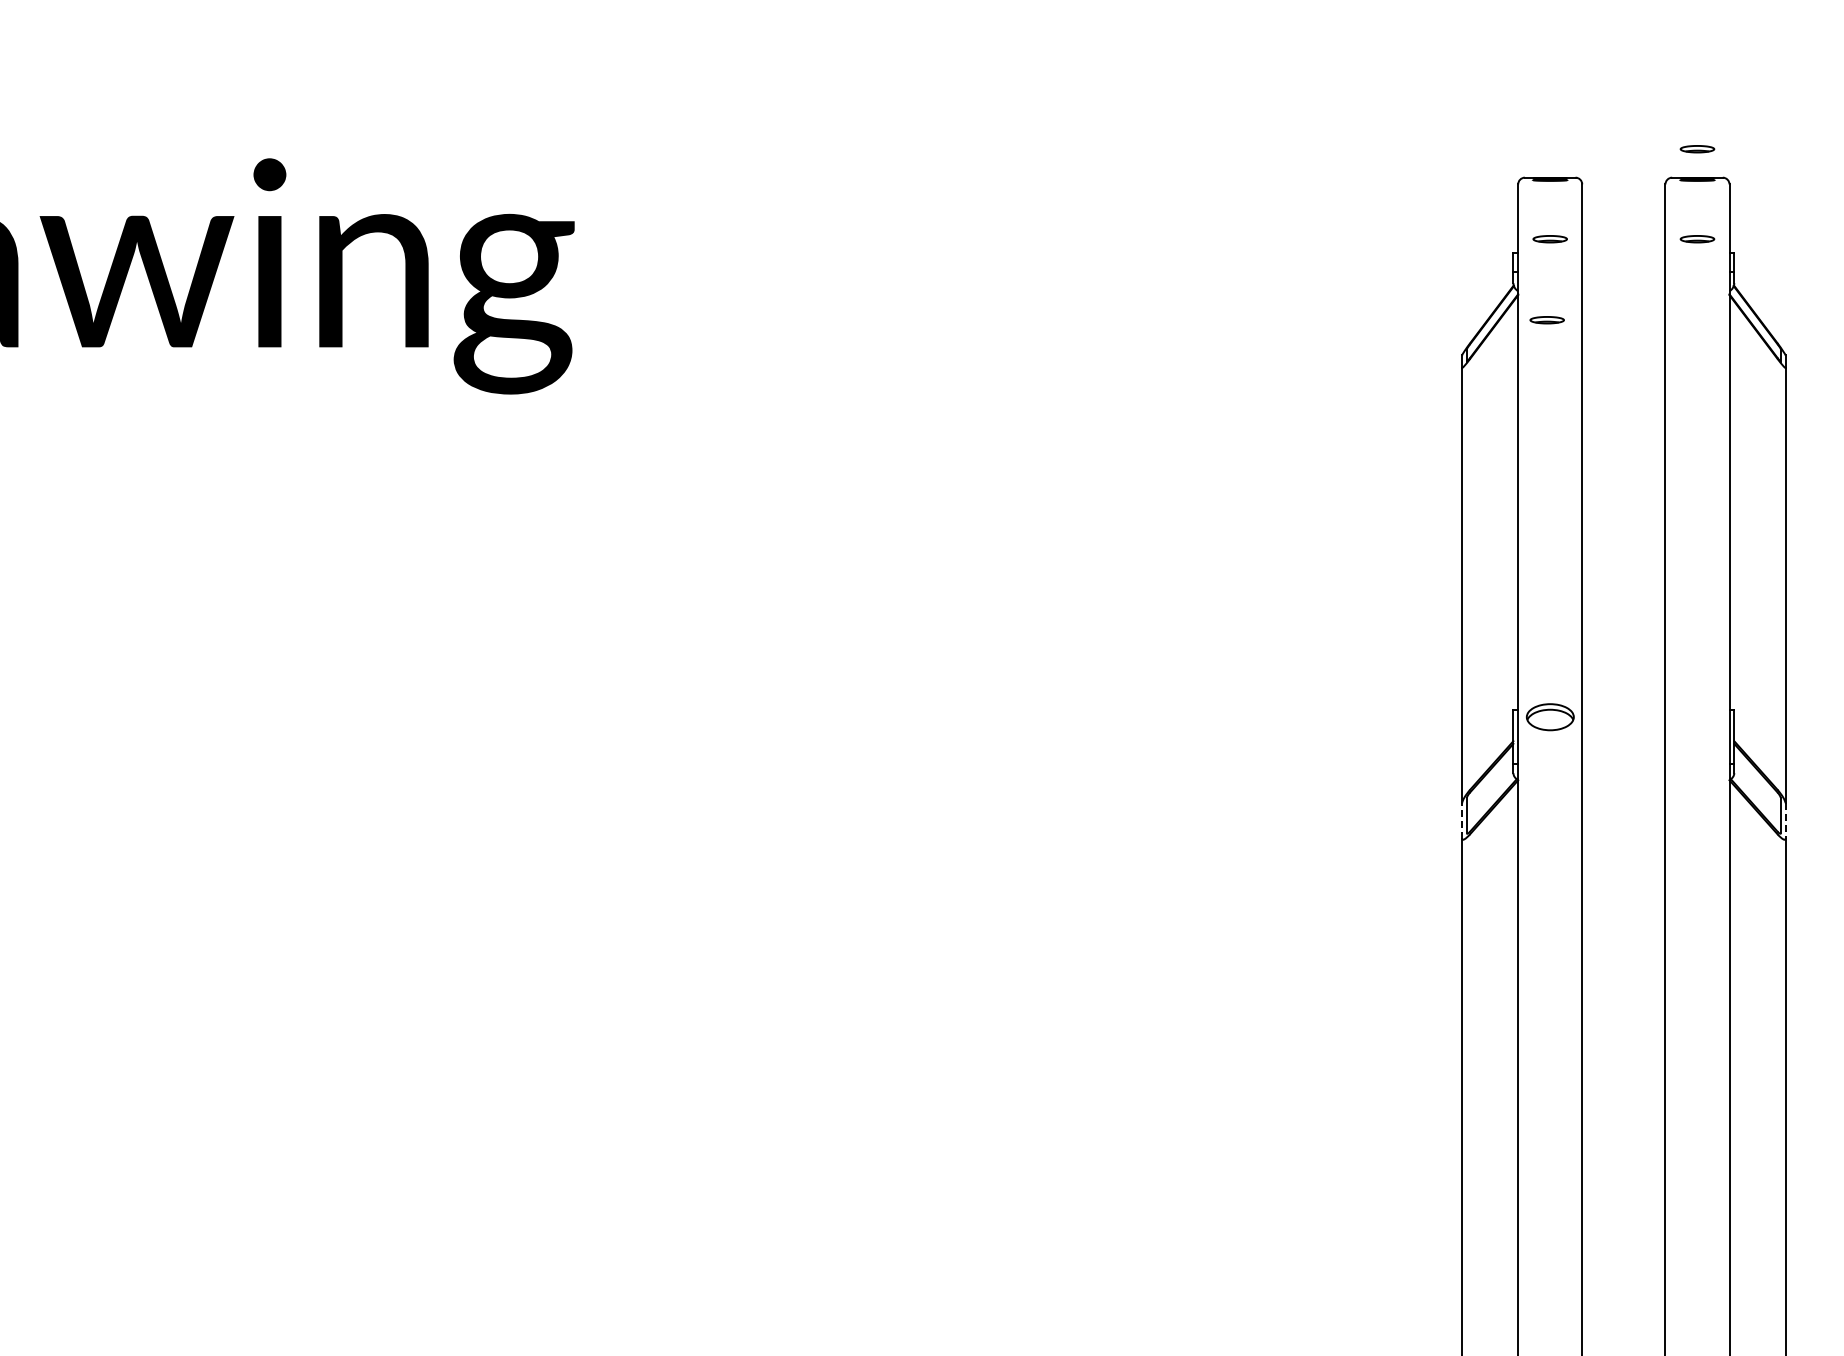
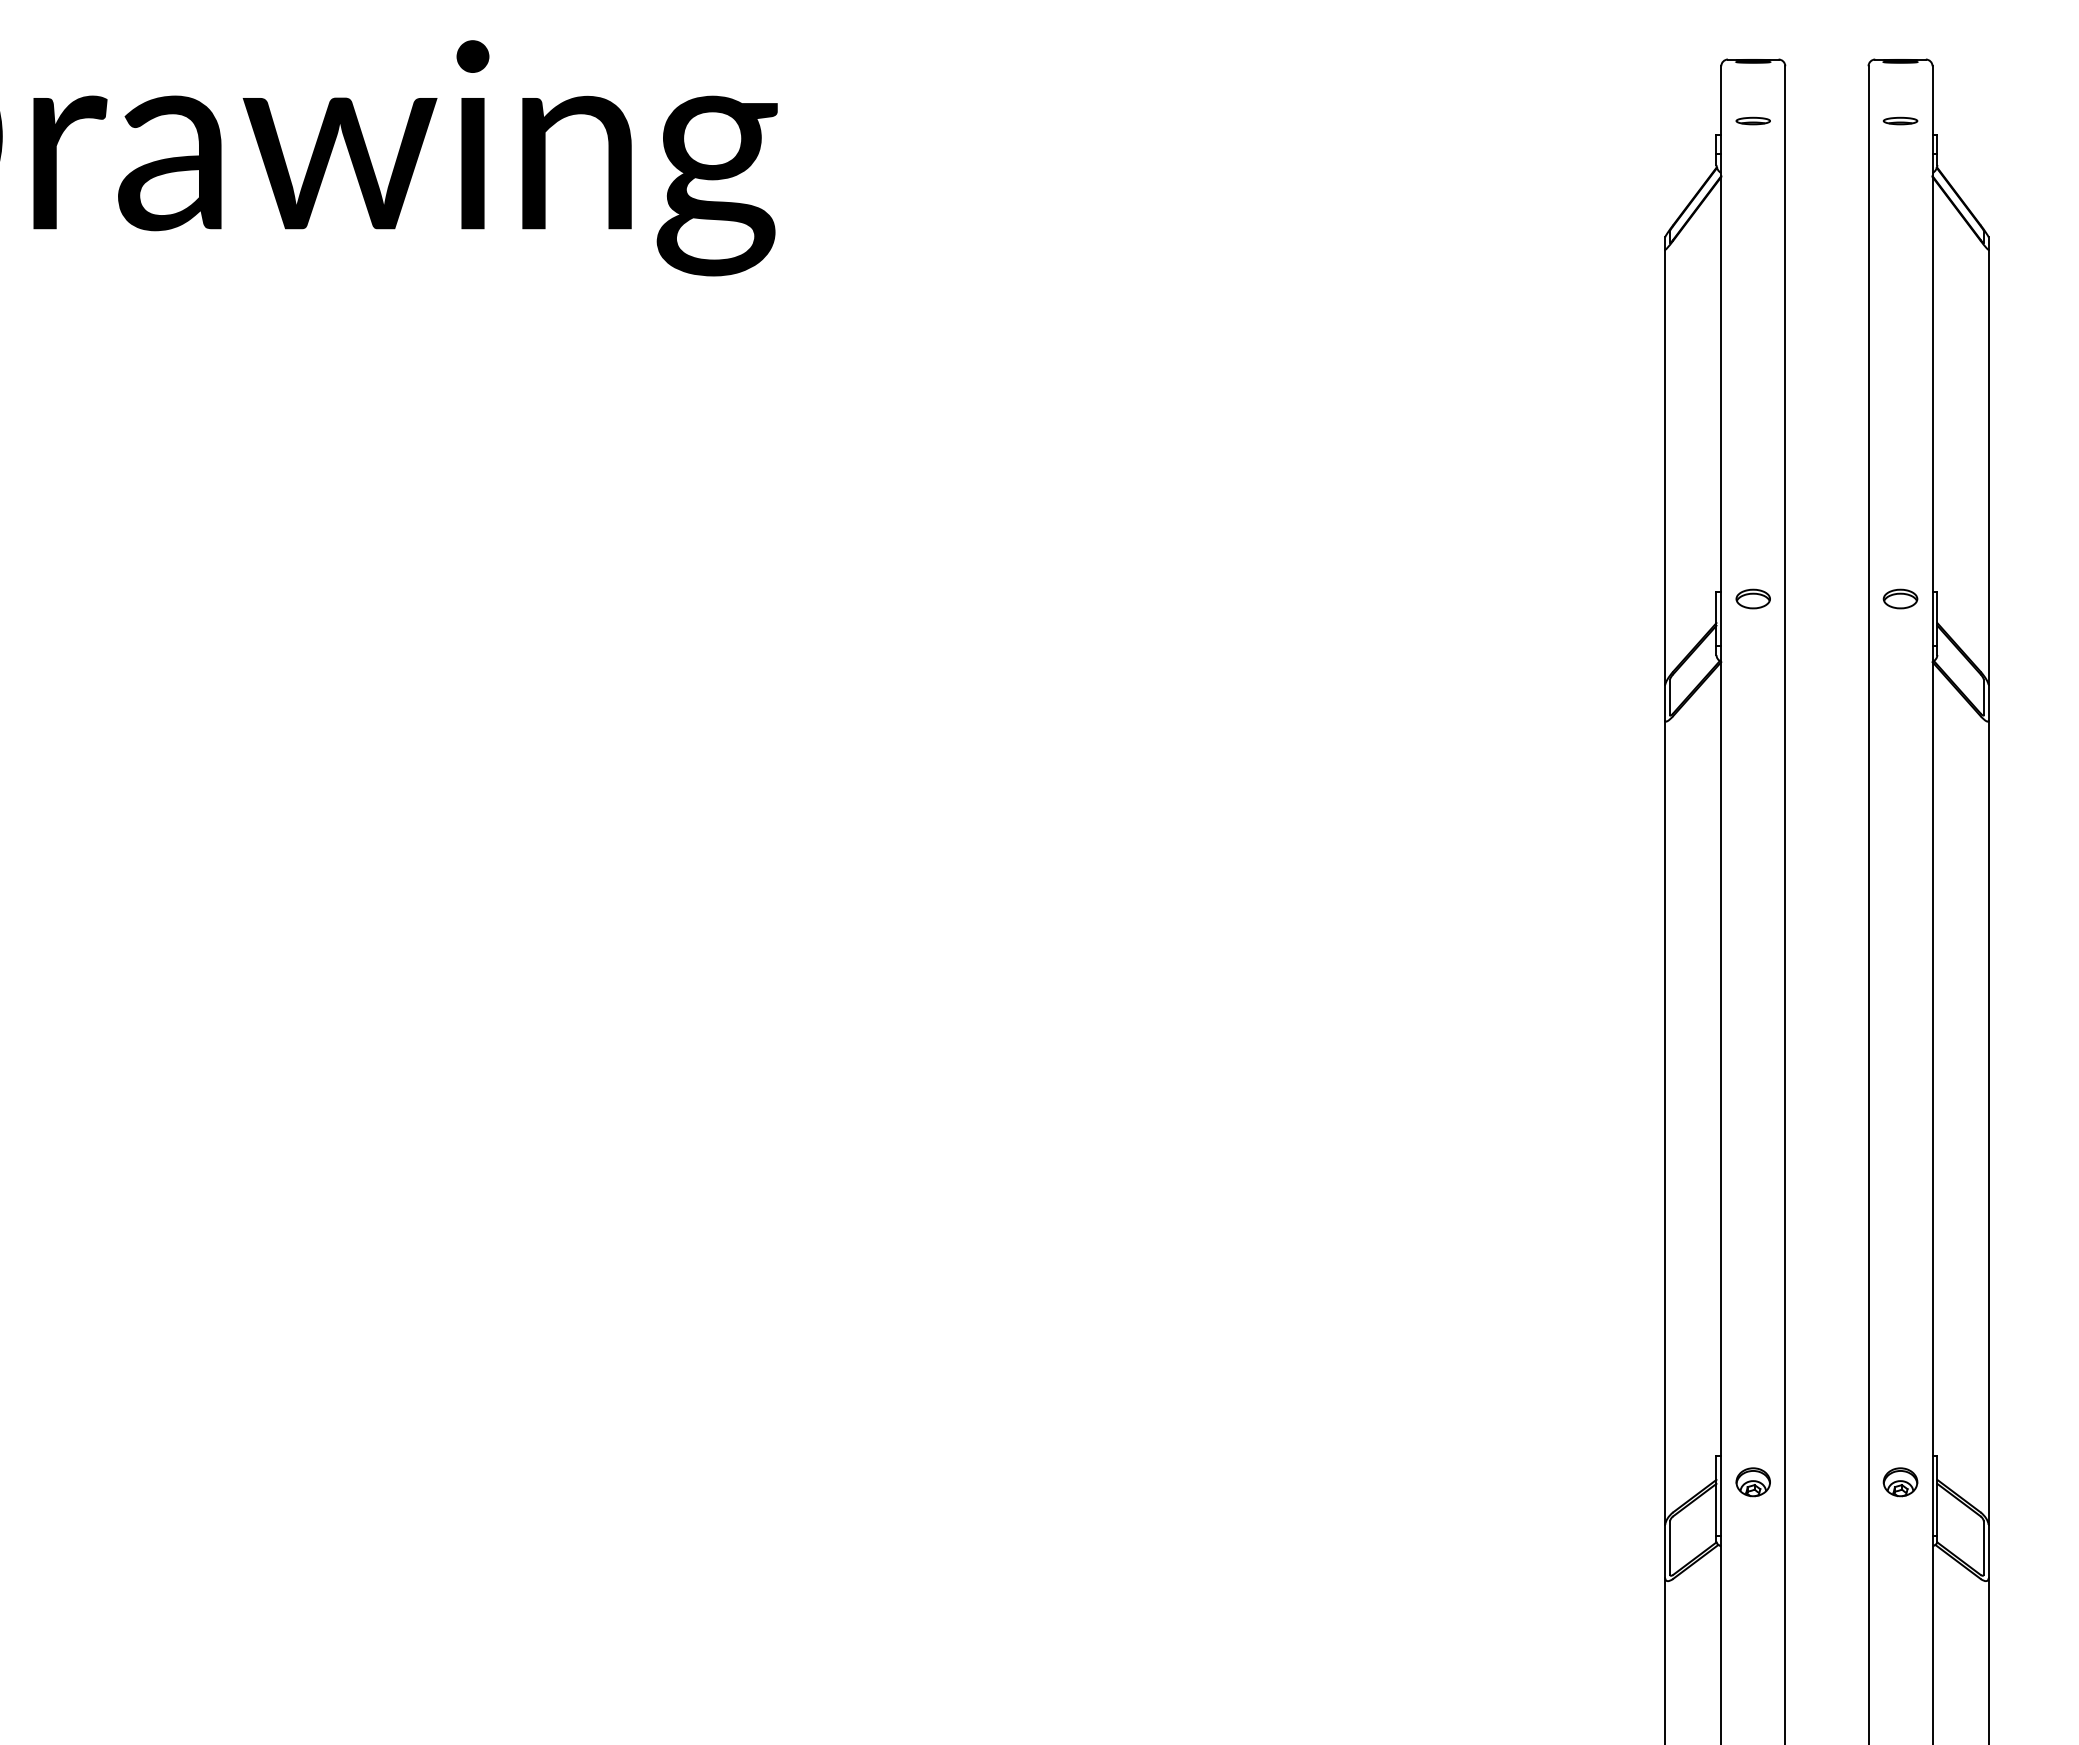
part: (1697, 148) -> (1900, 30), removed
part: (1546, 319) -> (1749, 201), removed
part: (1549, 716) -> (1752, 598), size x0.71
part: (1697, 716) -> (1900, 598), added
line: (1462, 820) -> (1665, 702), dashed -> solid
line: (1785, 820) -> (1988, 702), dashed -> solid

